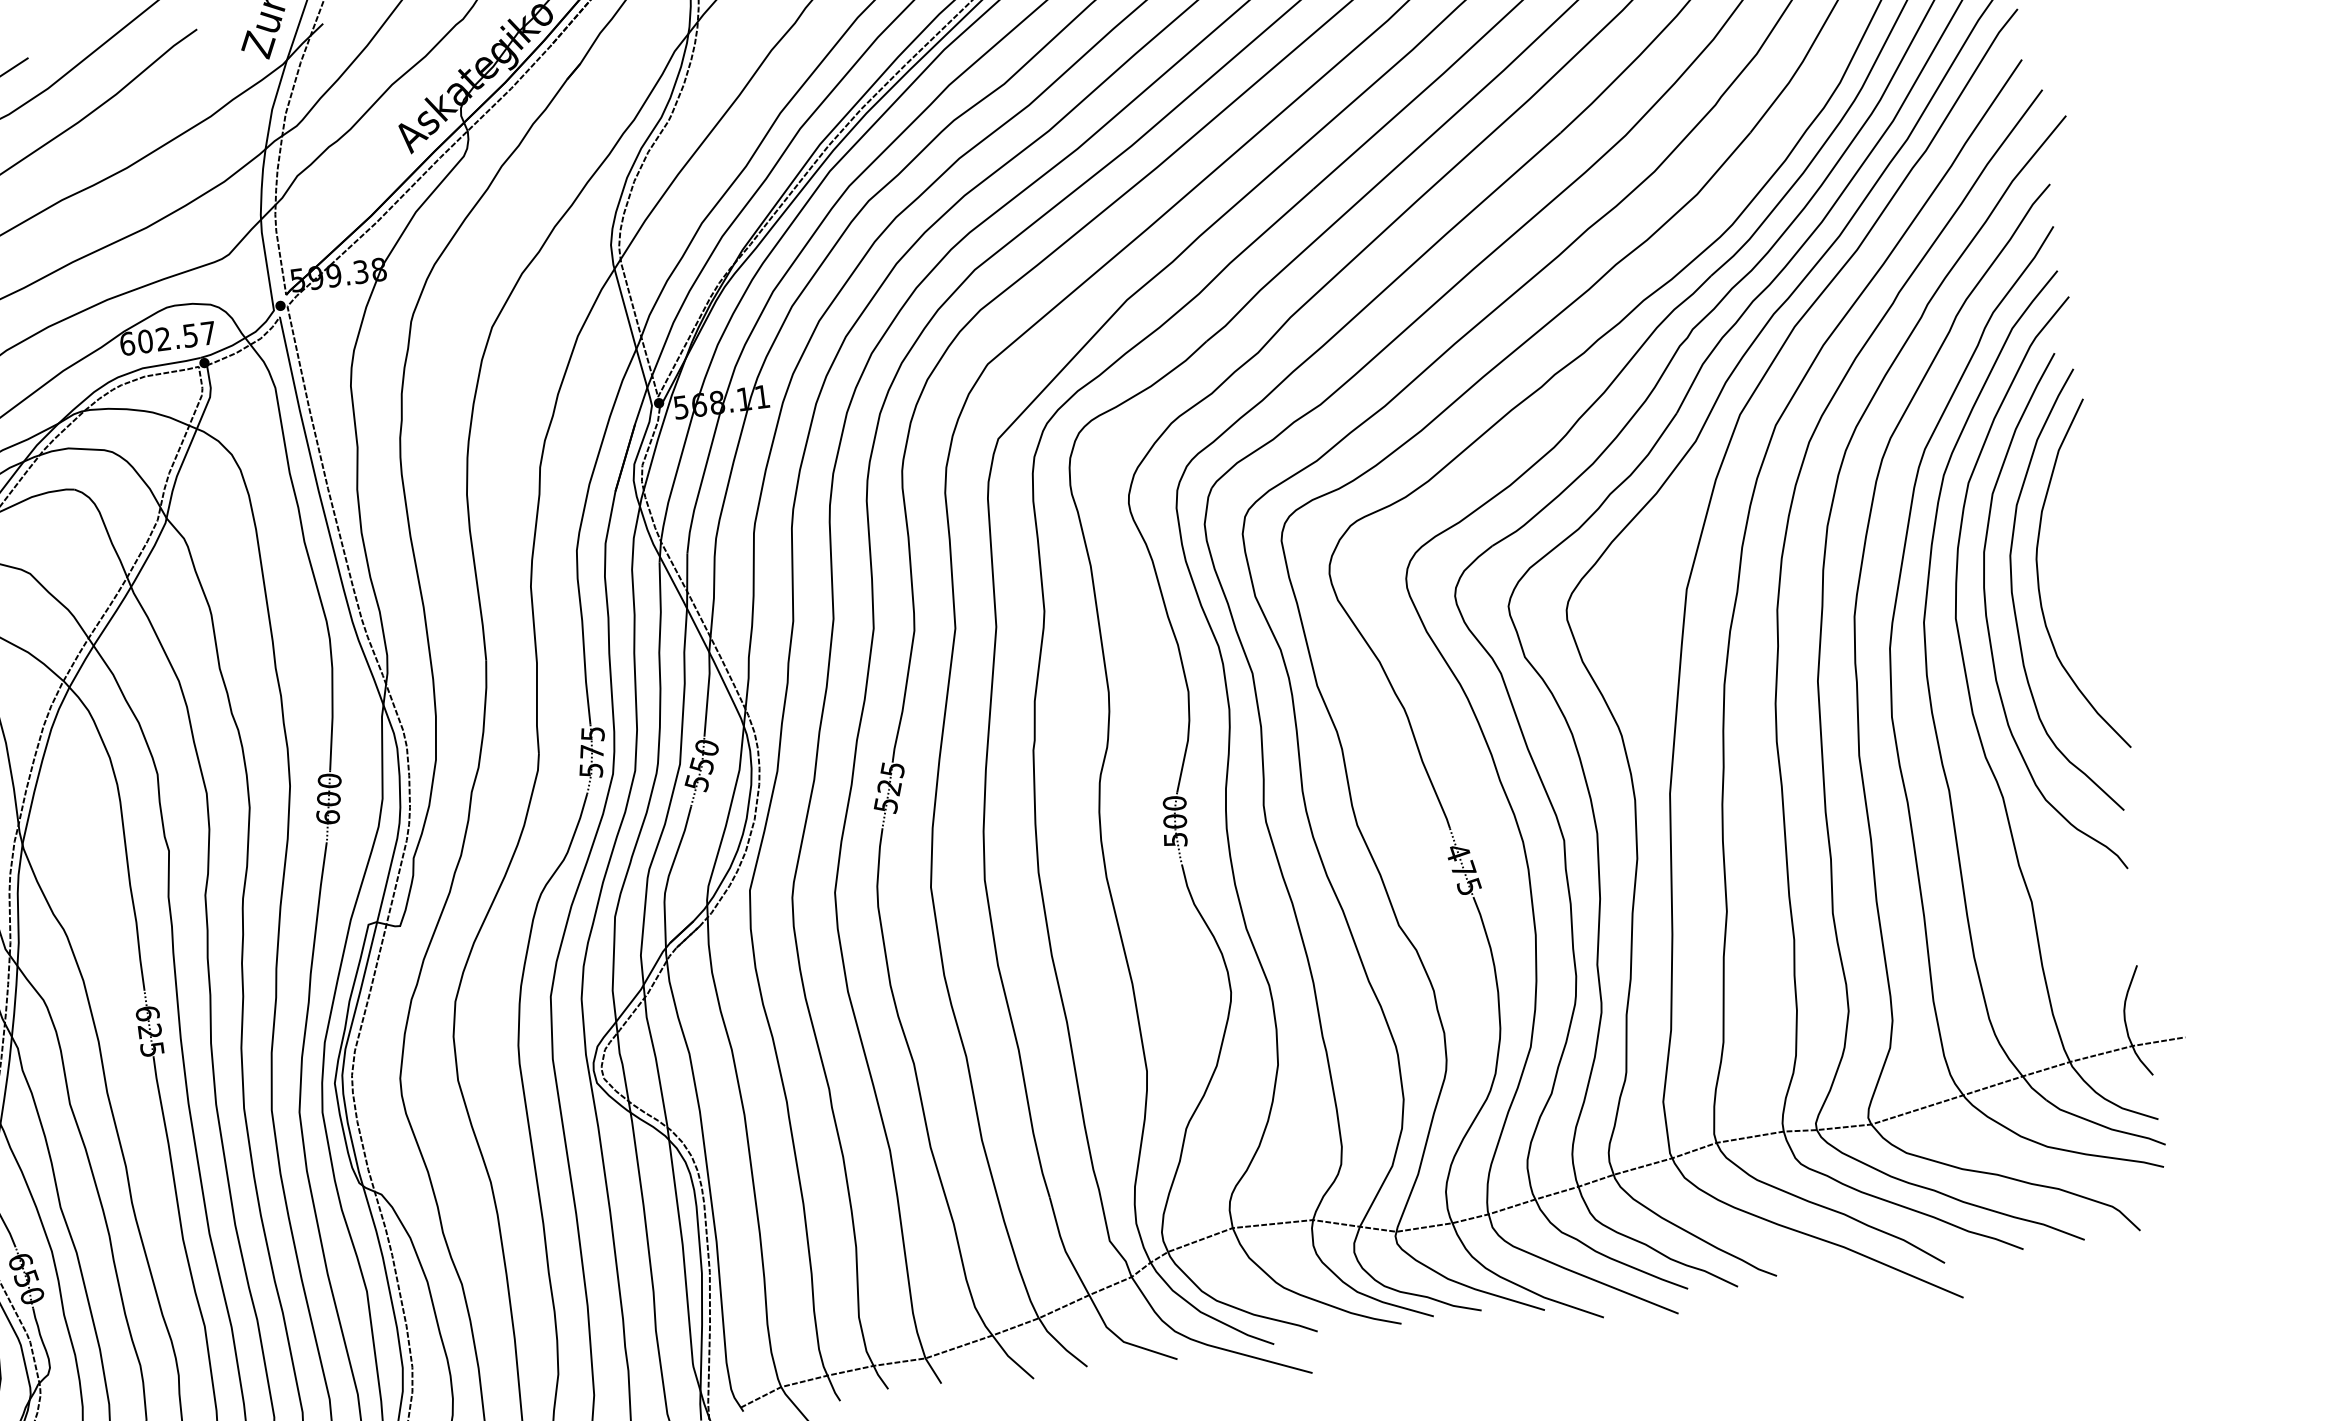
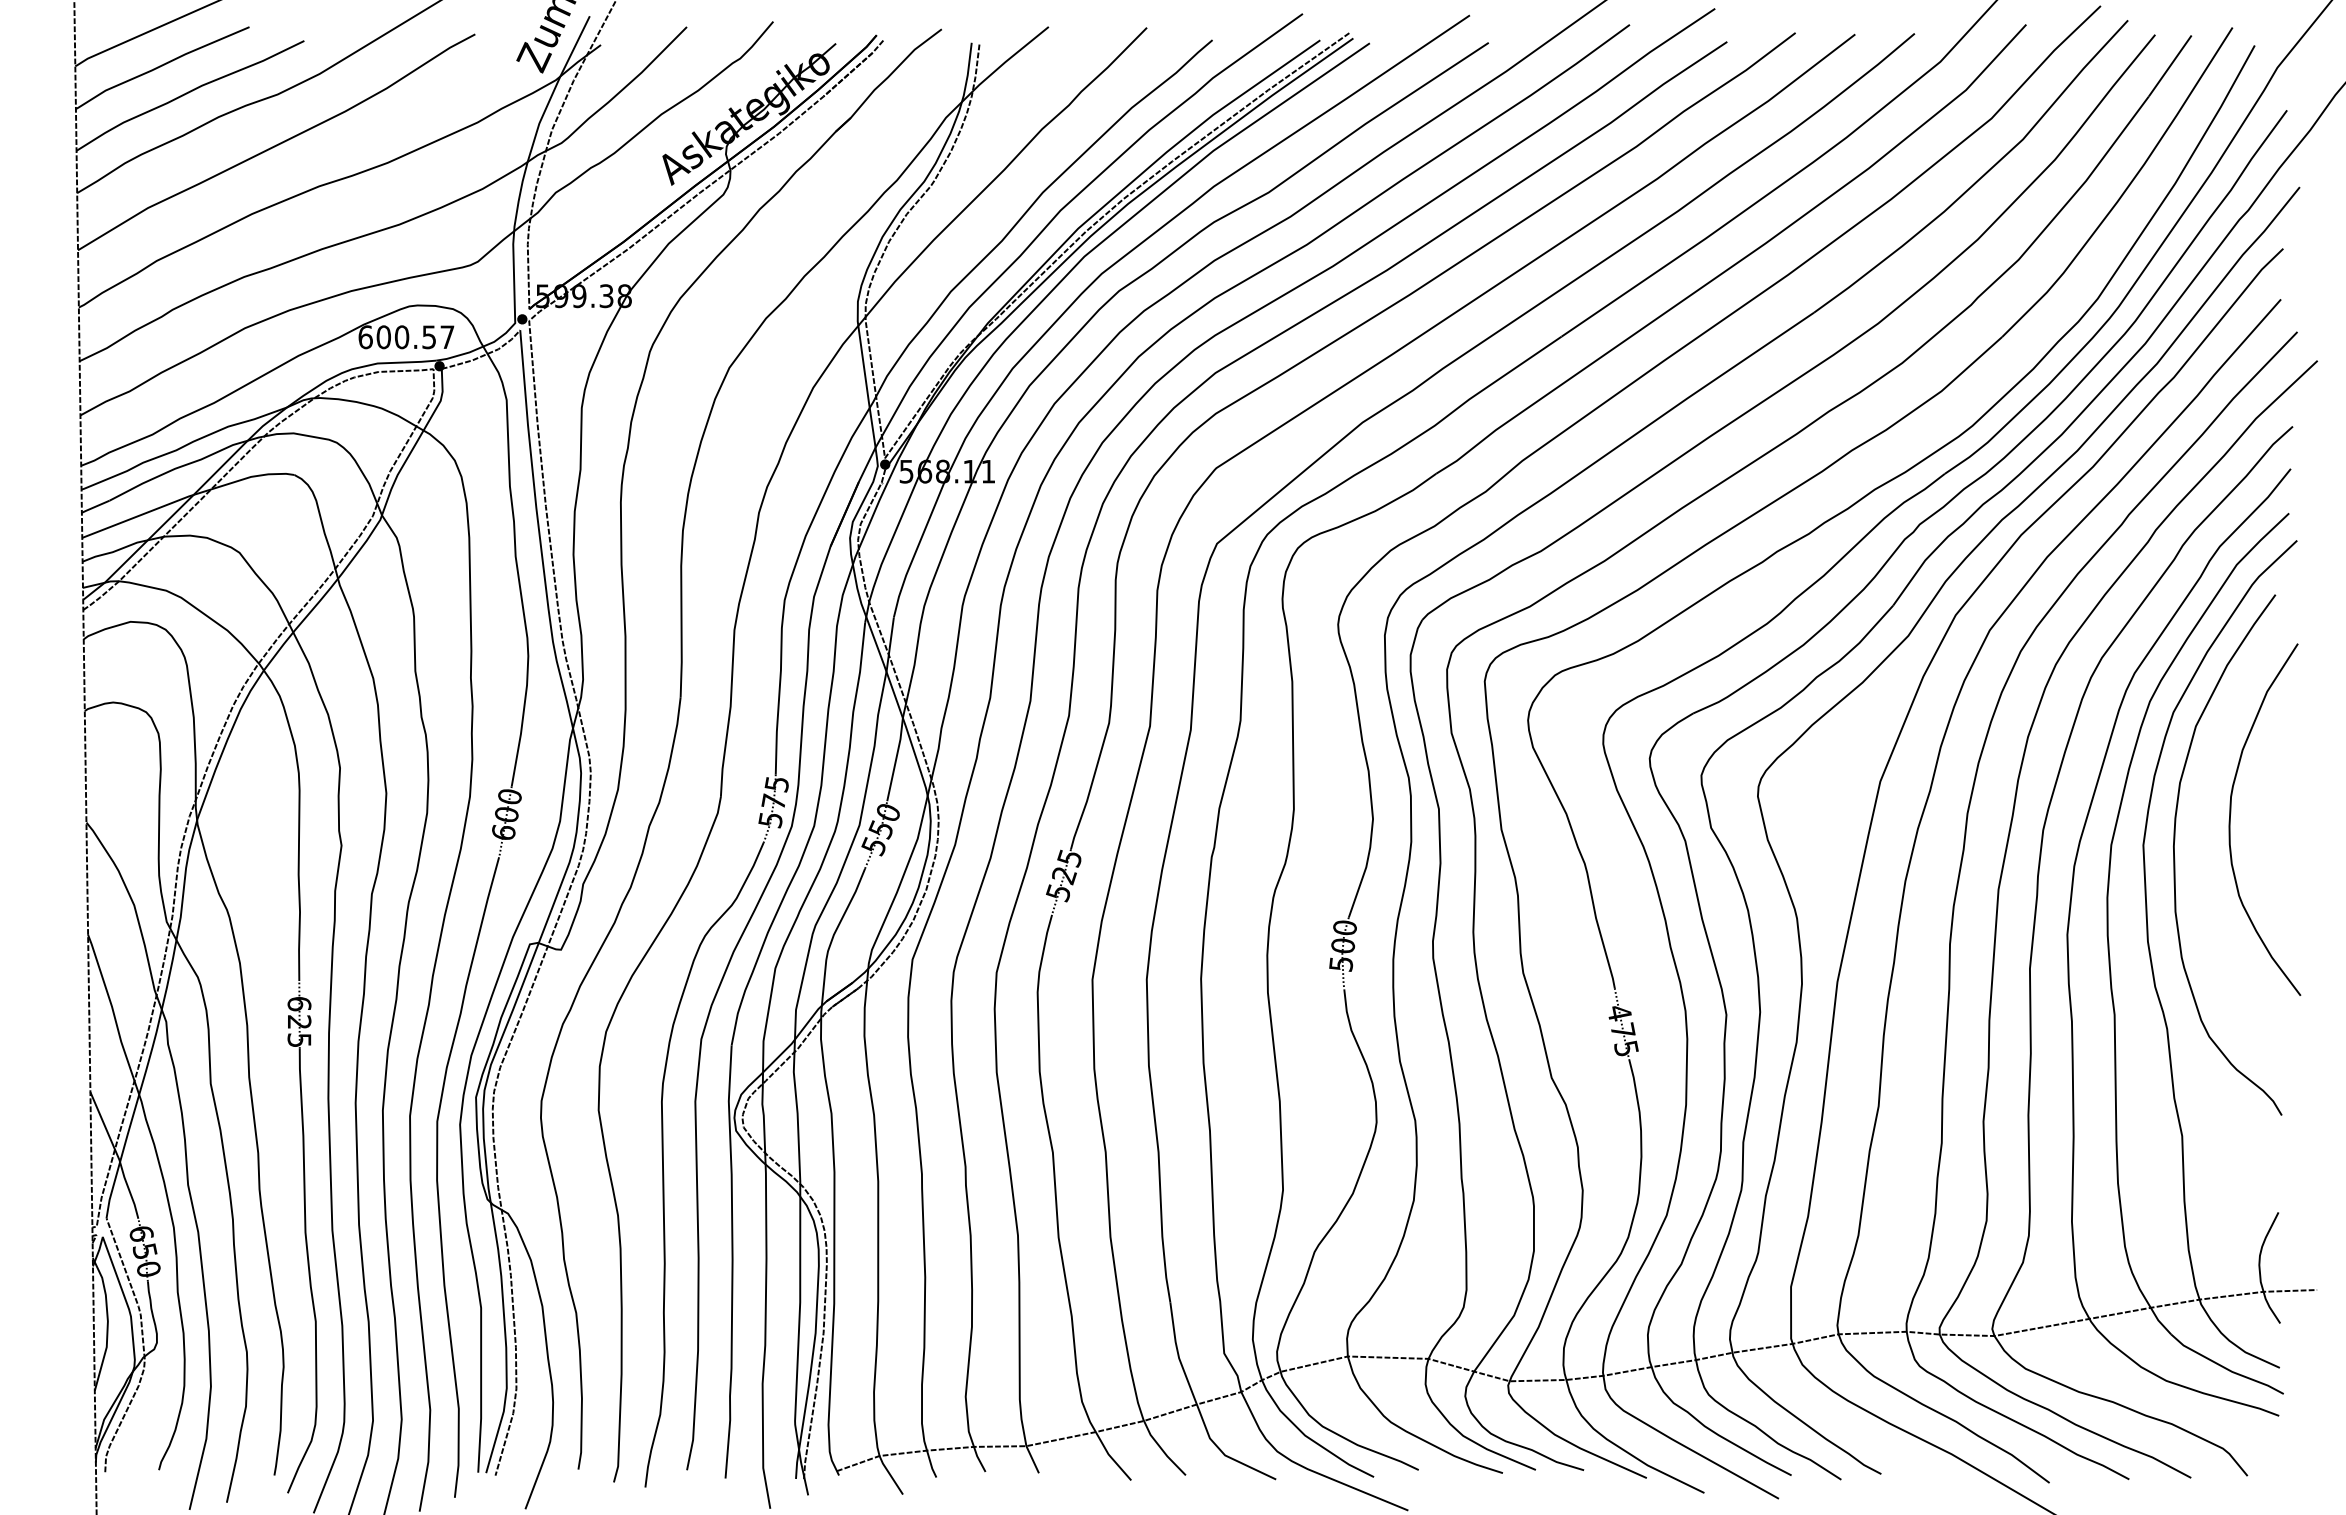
text: (163, 339) -> (401, 337), 602.57 -> 600.57
curve: (2014, 600) -> (2203, 834), removed

